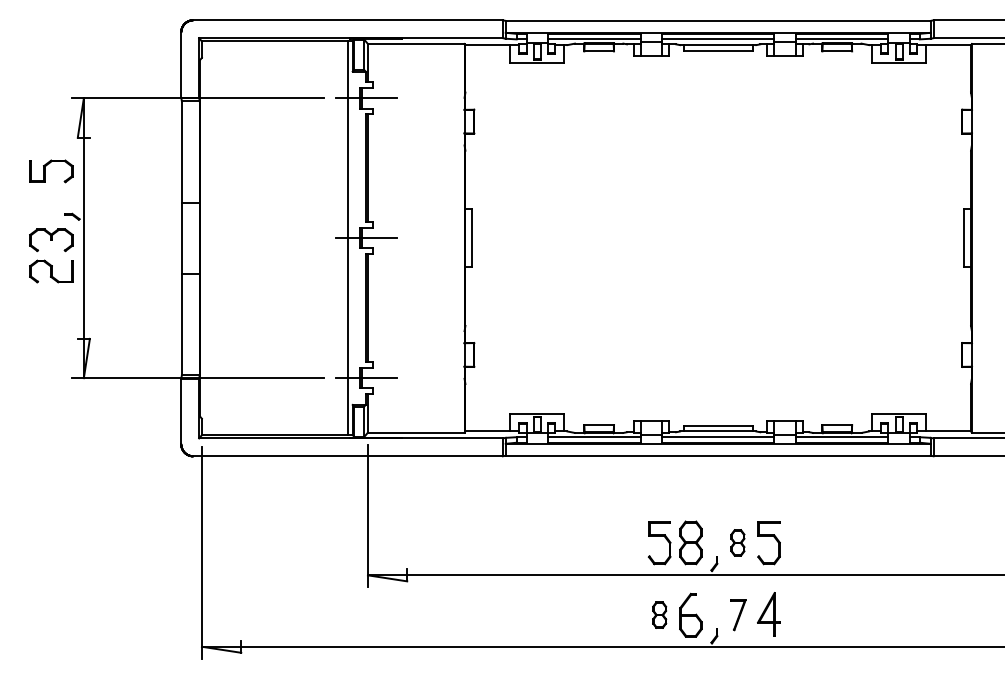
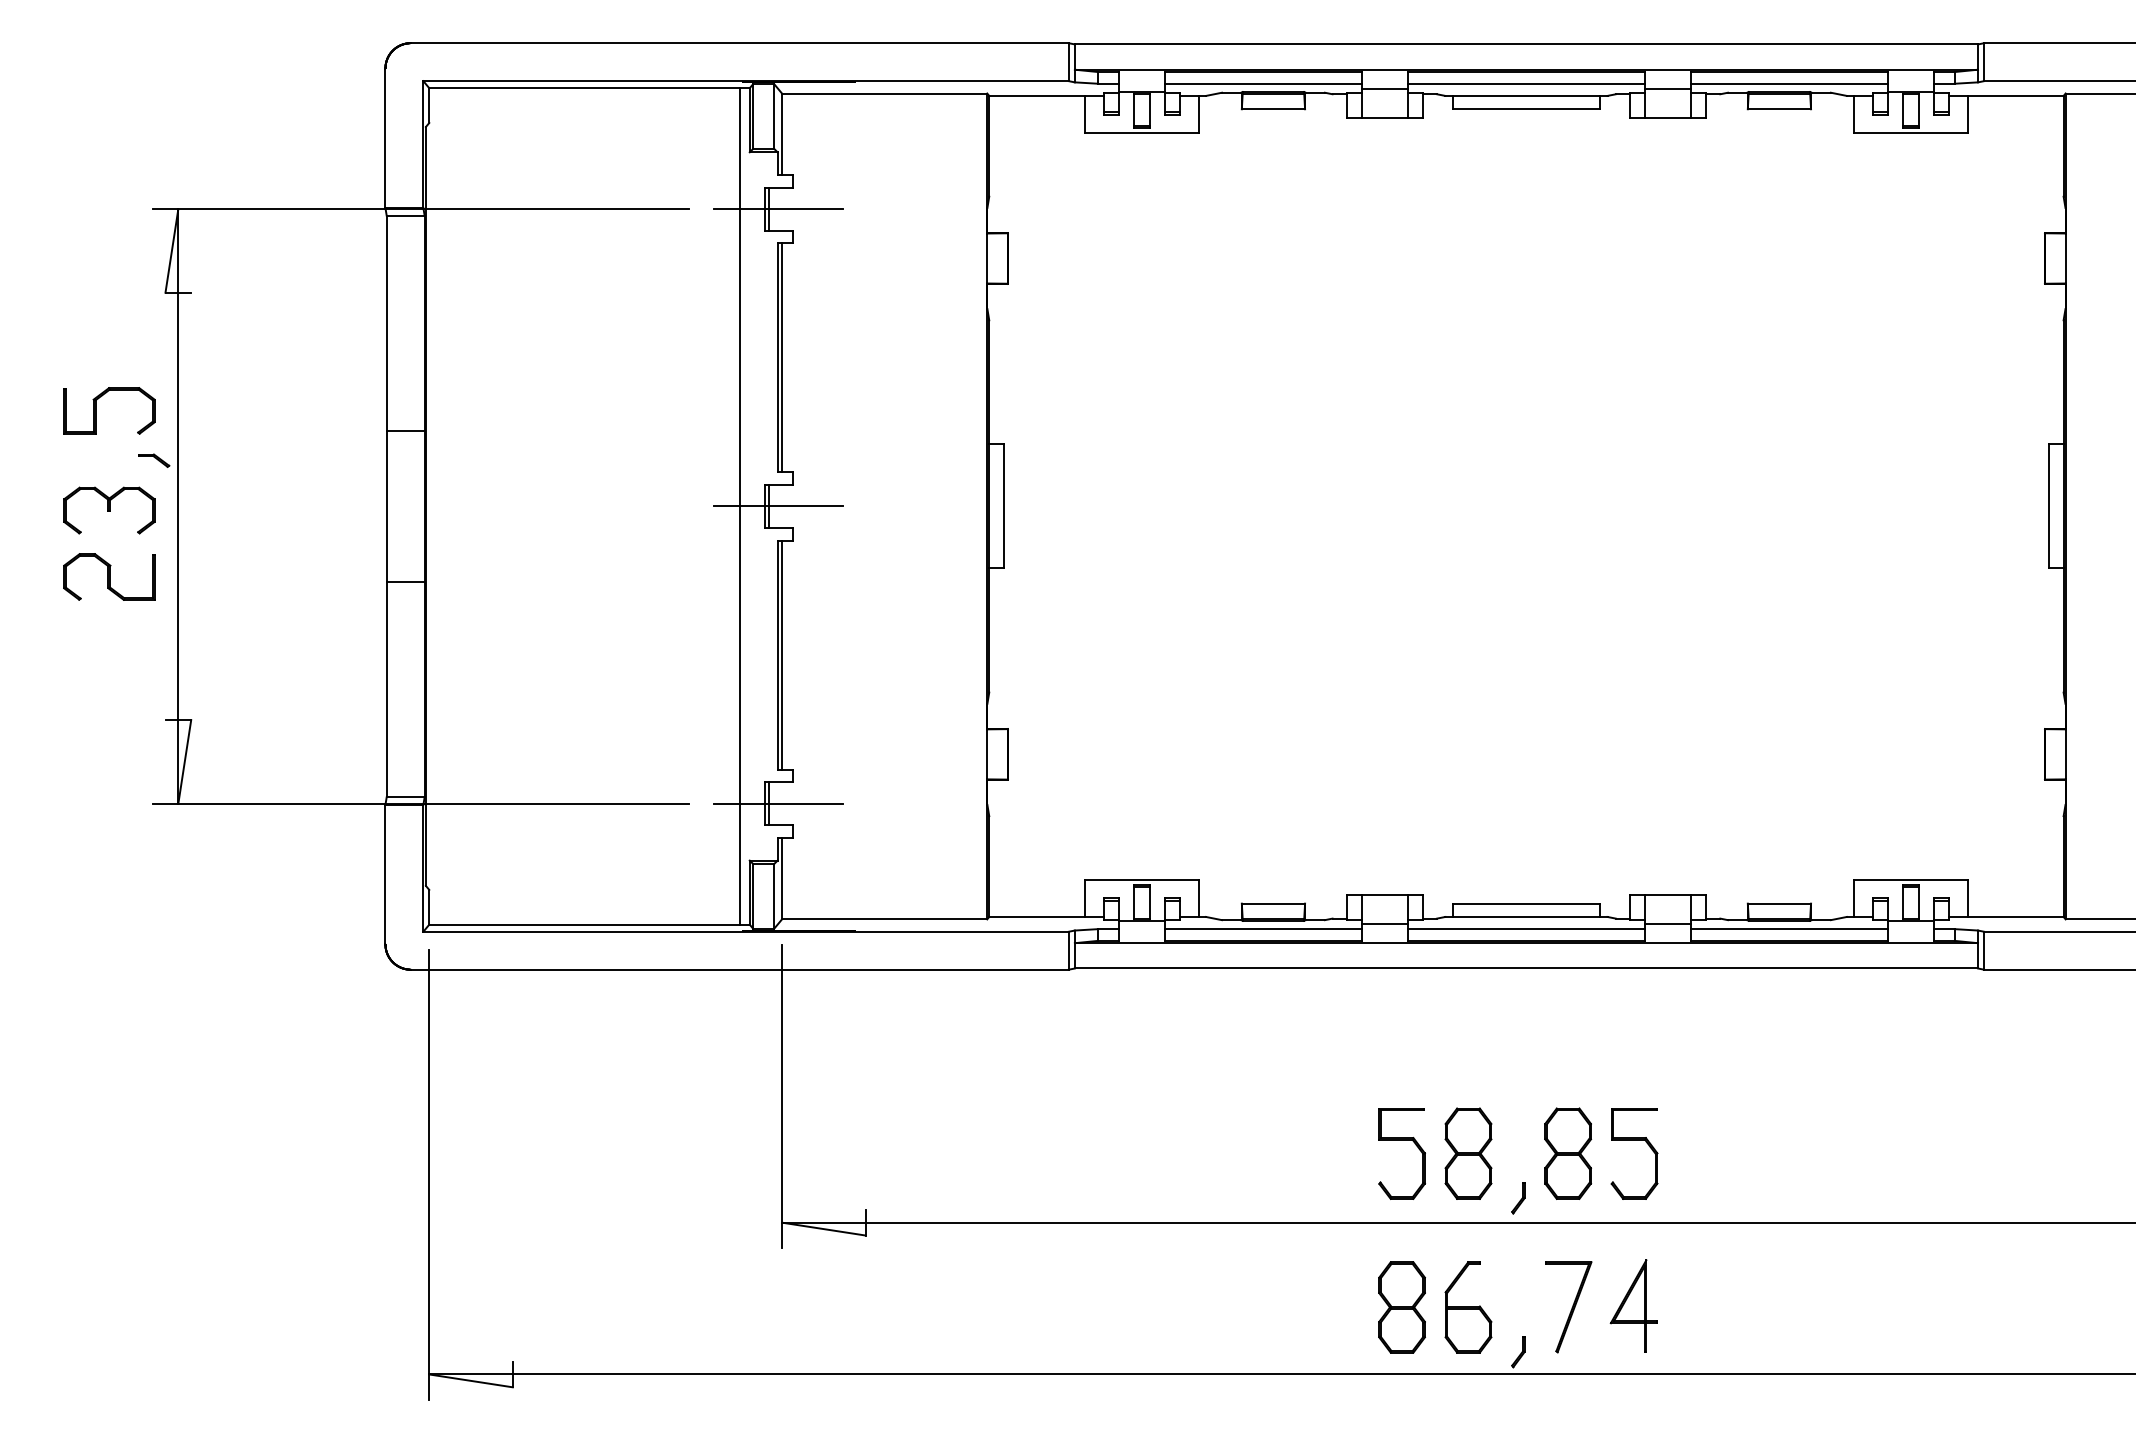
part: (51, 171) -> (109, 411), moved
part: (737, 542) -> (1567, 1152), size x1.67
part: (659, 614) -> (1401, 1305), size x1.67
part: (737, 615) -> (1567, 1308), size x1.43

